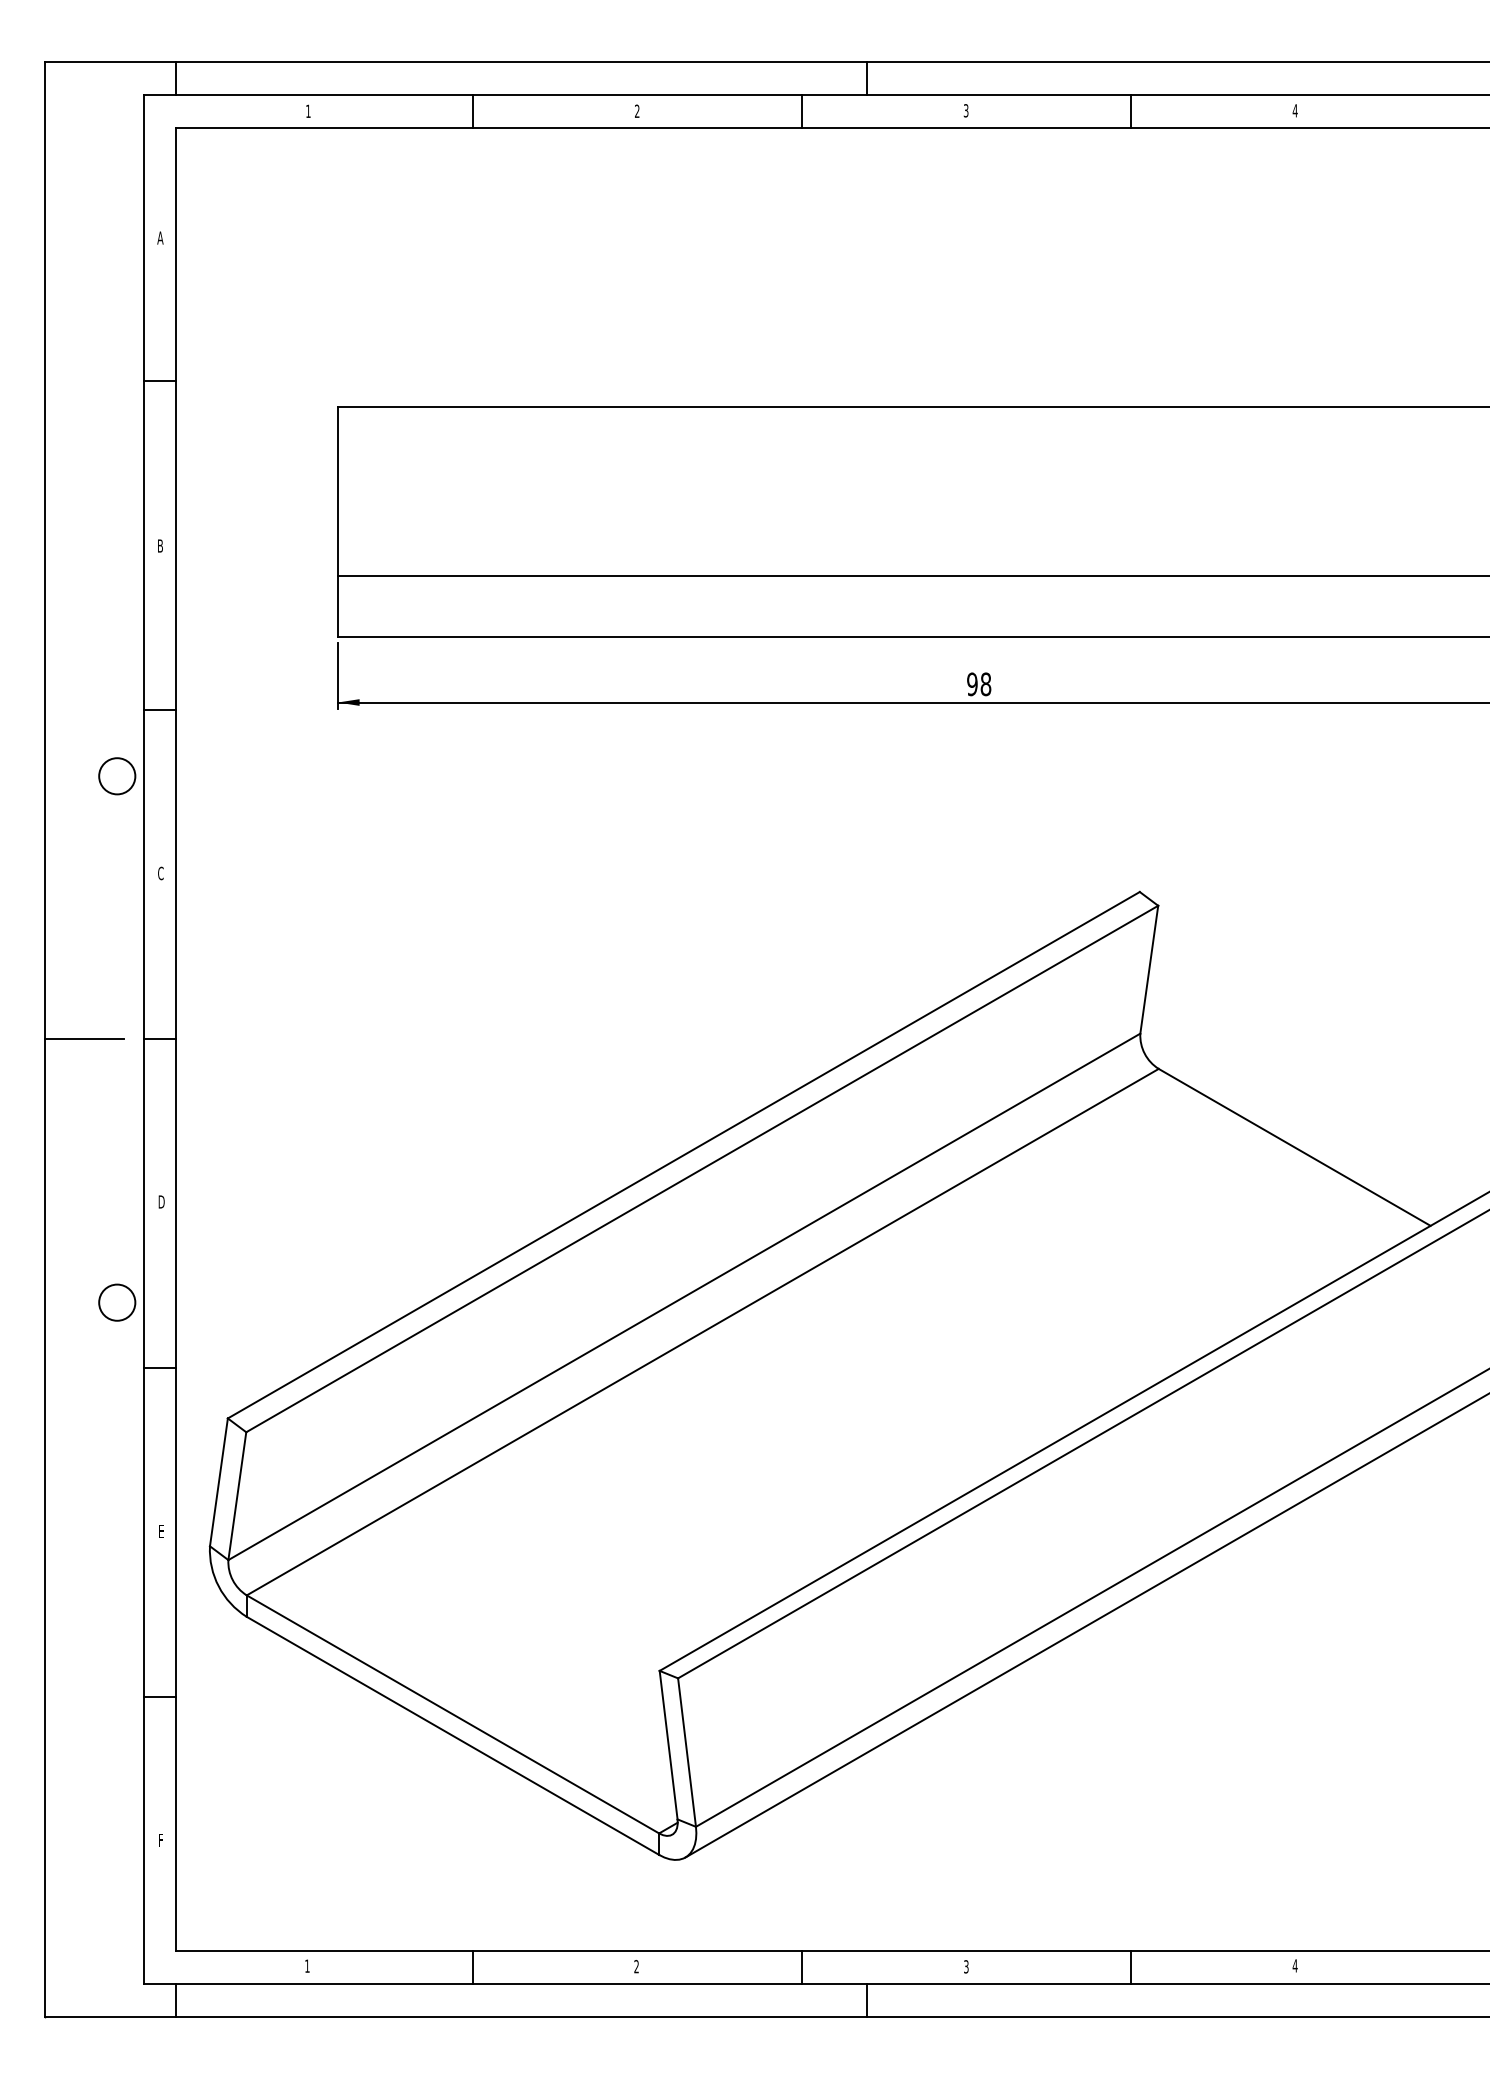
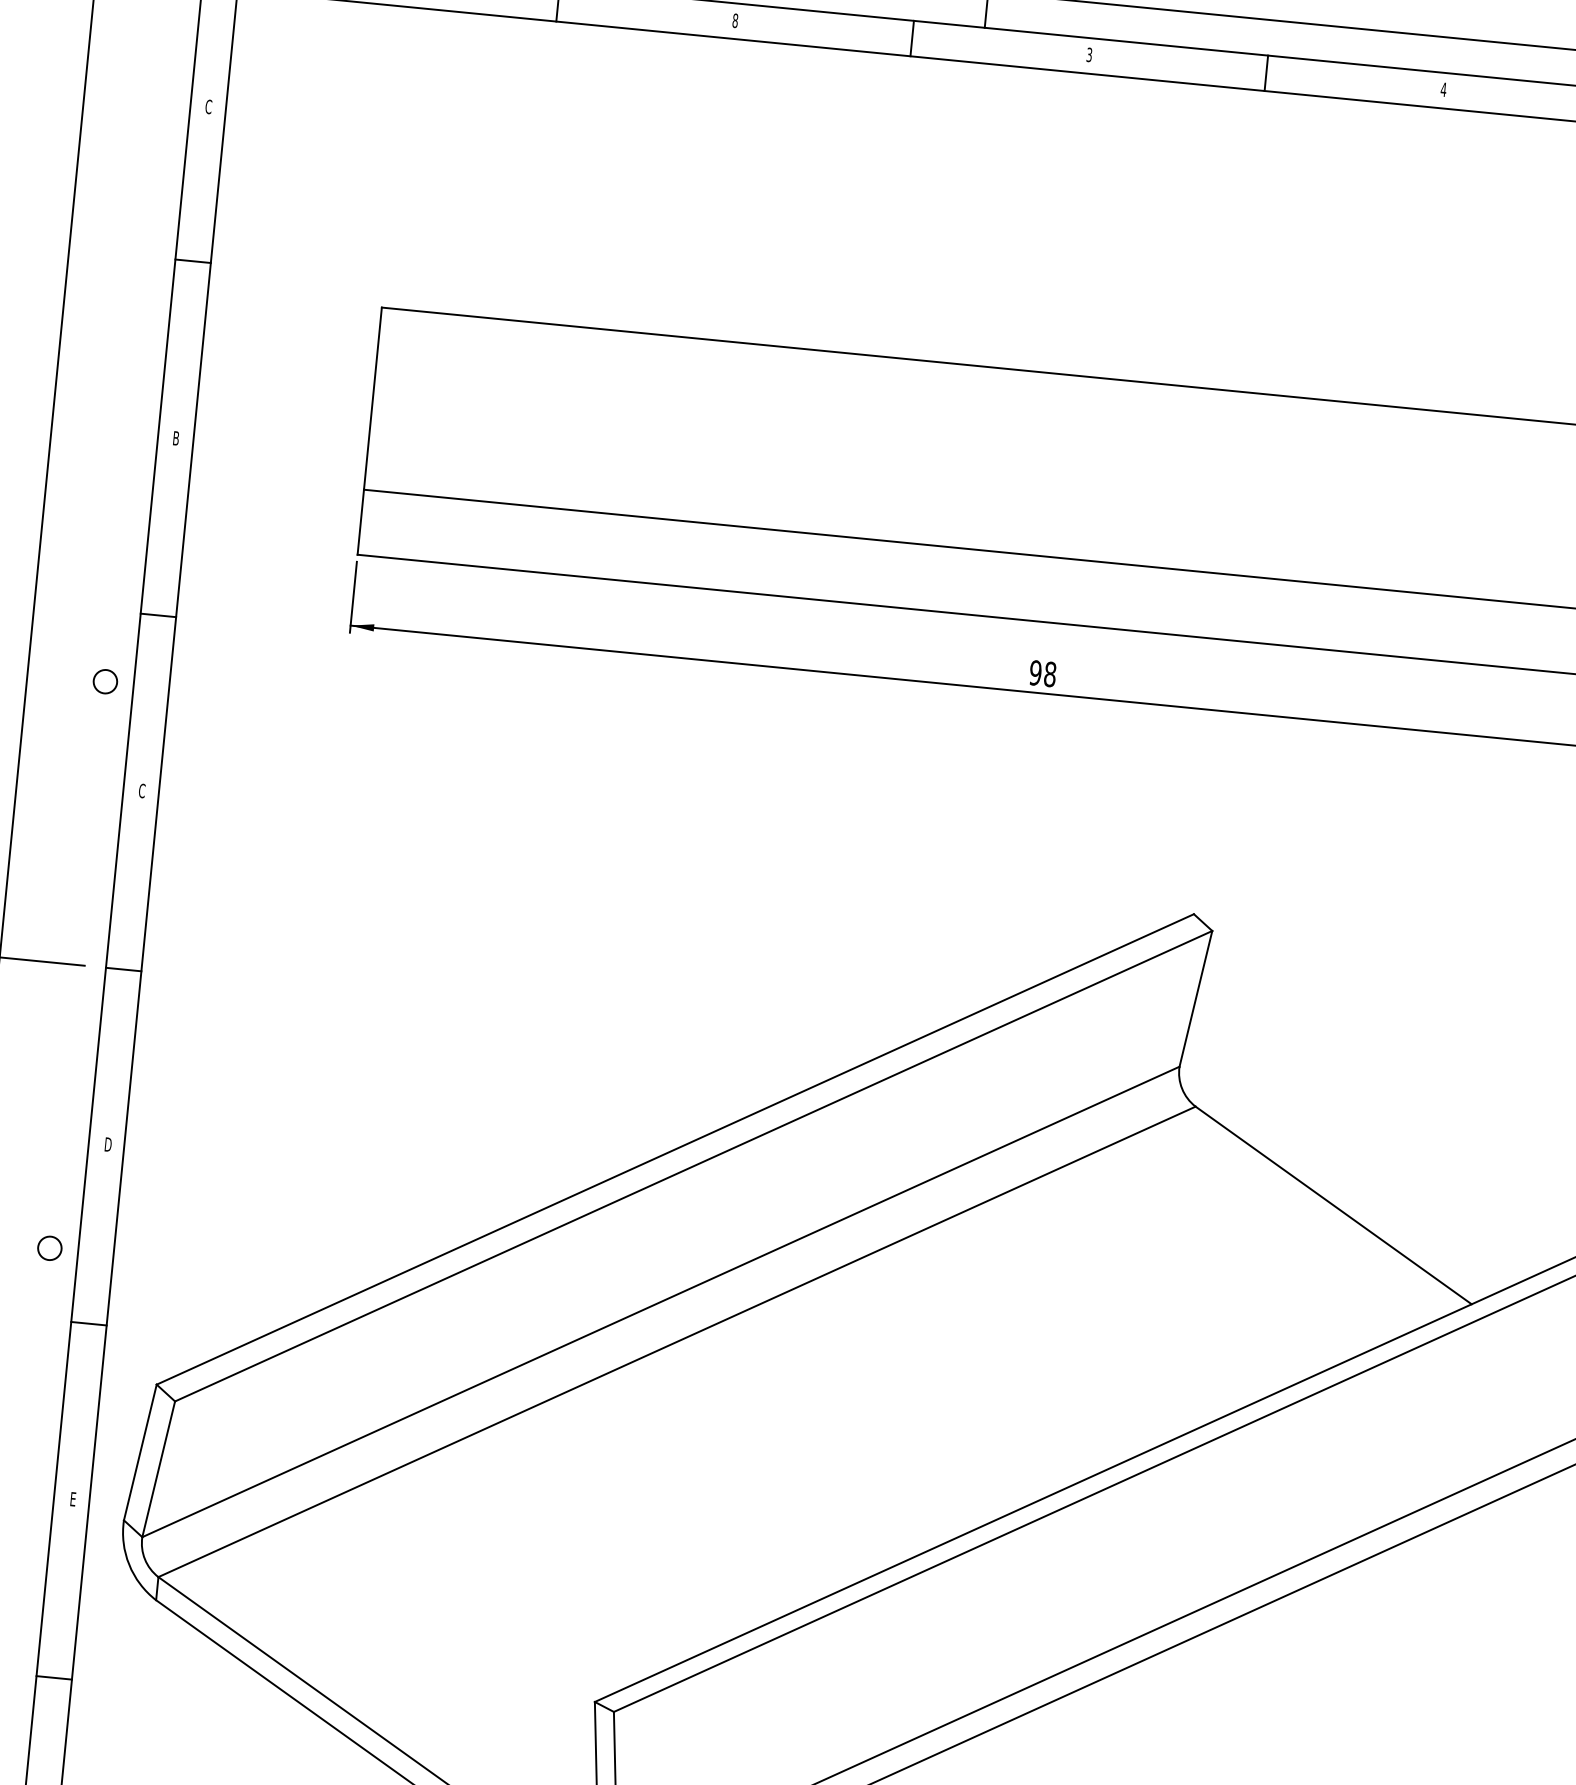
text: (636, 111) -> (734, 20), 2 -> 8
text: (160, 237) -> (208, 106), A -> C
circle: (117, 776) -> (105, 681), size x0.6
circle: (117, 1302) -> (50, 1248), size x0.6

